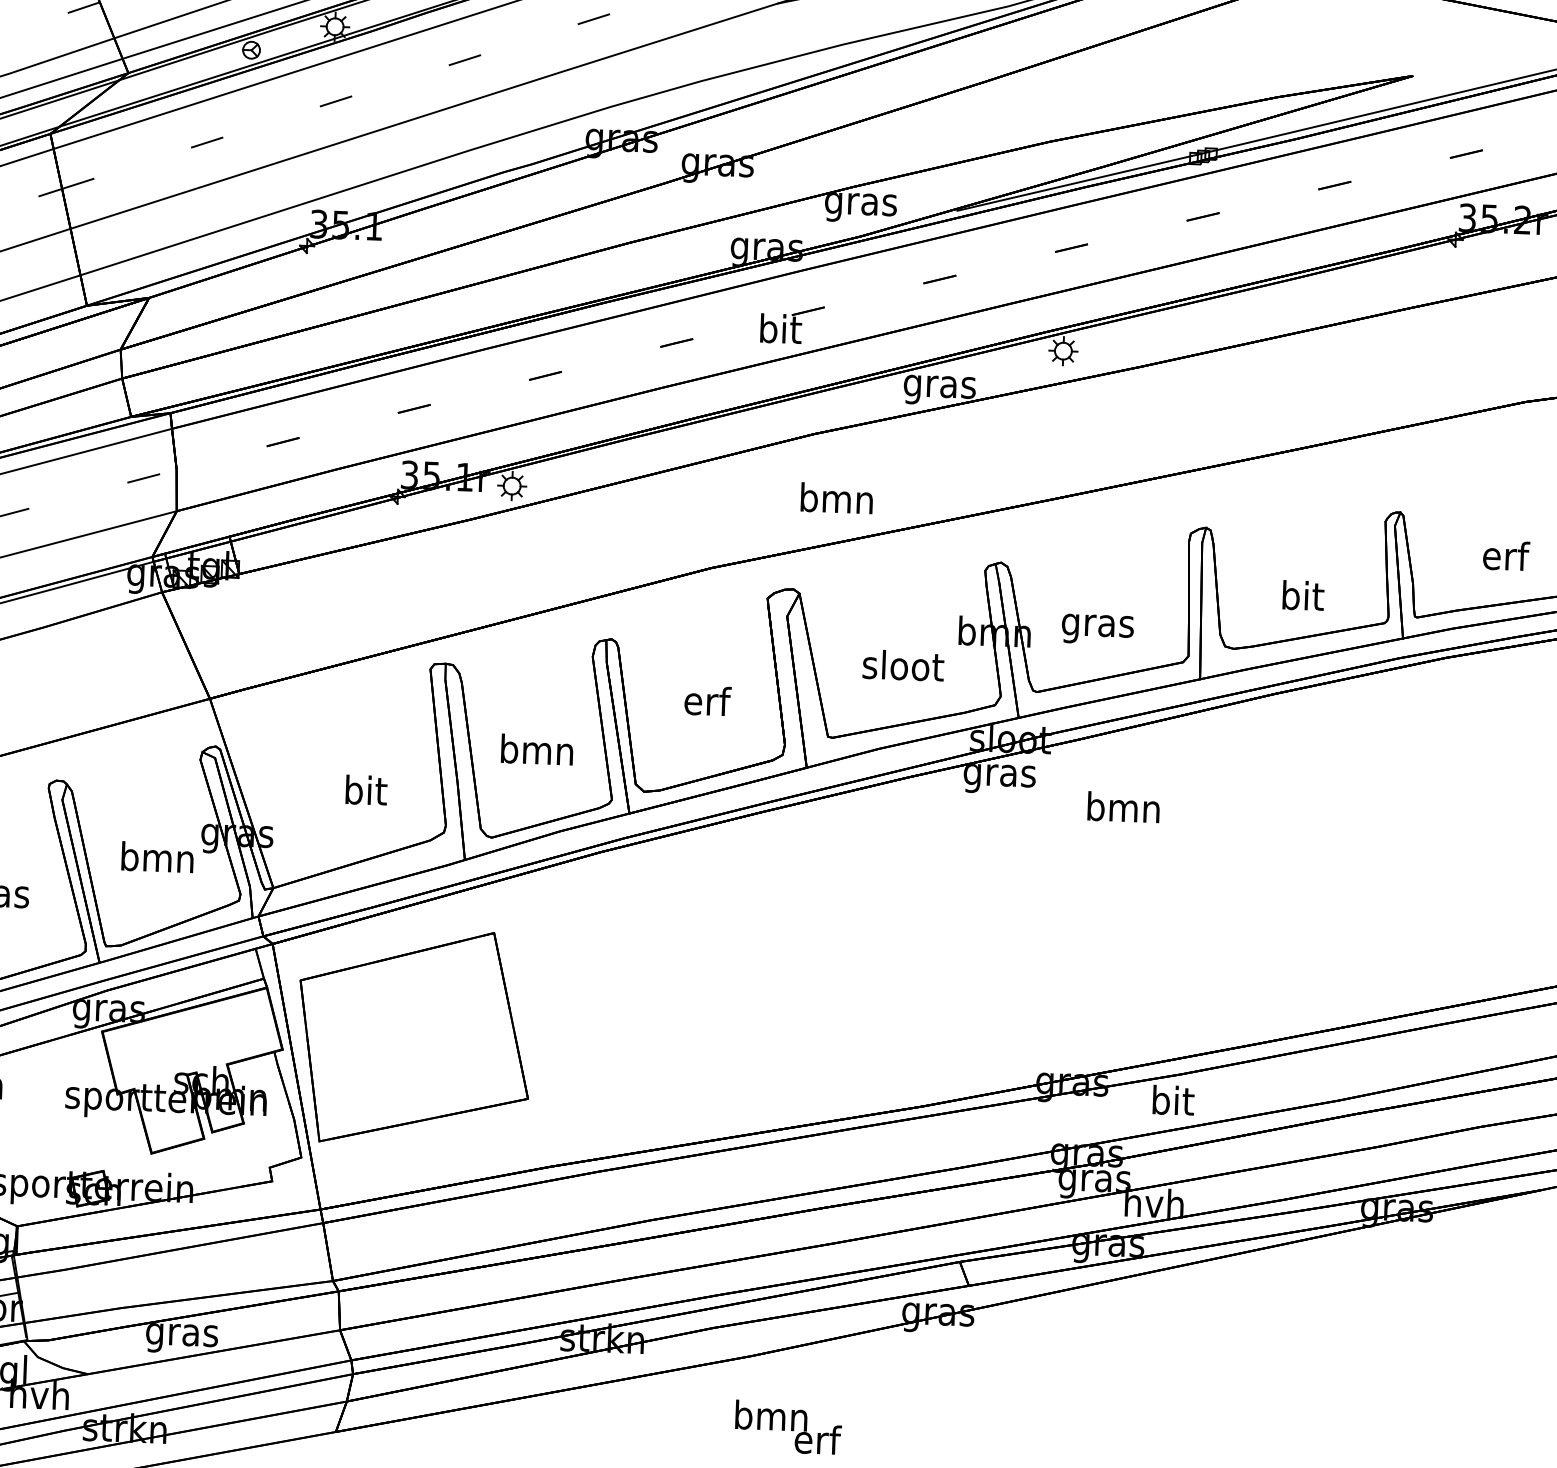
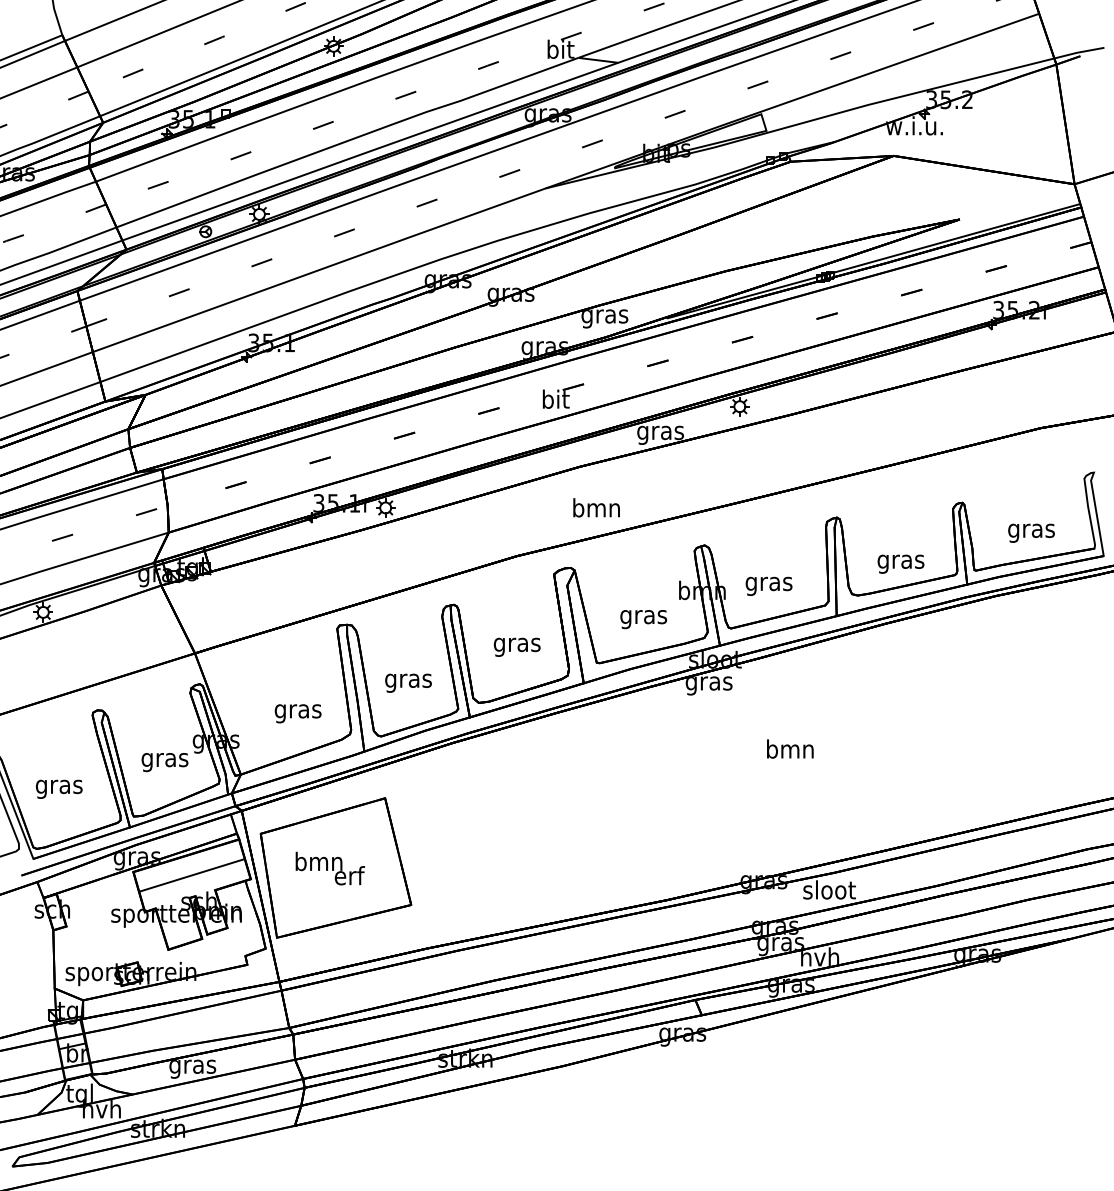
text: (1505, 559) -> (1031, 530), erf -> gras
text: (1301, 598) -> (900, 561), bit -> gras
text: (902, 670) -> (643, 617), sloot -> gras
text: (705, 704) -> (516, 644), erf -> gras
text: (537, 753) -> (408, 680), bmn -> gras
text: (364, 794) -> (297, 711), bit -> gras
text: (1124, 806) -> (790, 748), moved
text: (156, 861) -> (164, 760), bmn -> gras
line: (191, 1040) -> (191, 875), added
text: (1172, 1099) -> (829, 889), bit -> sloot
text: (787, 1427) -> (329, 868), moved

